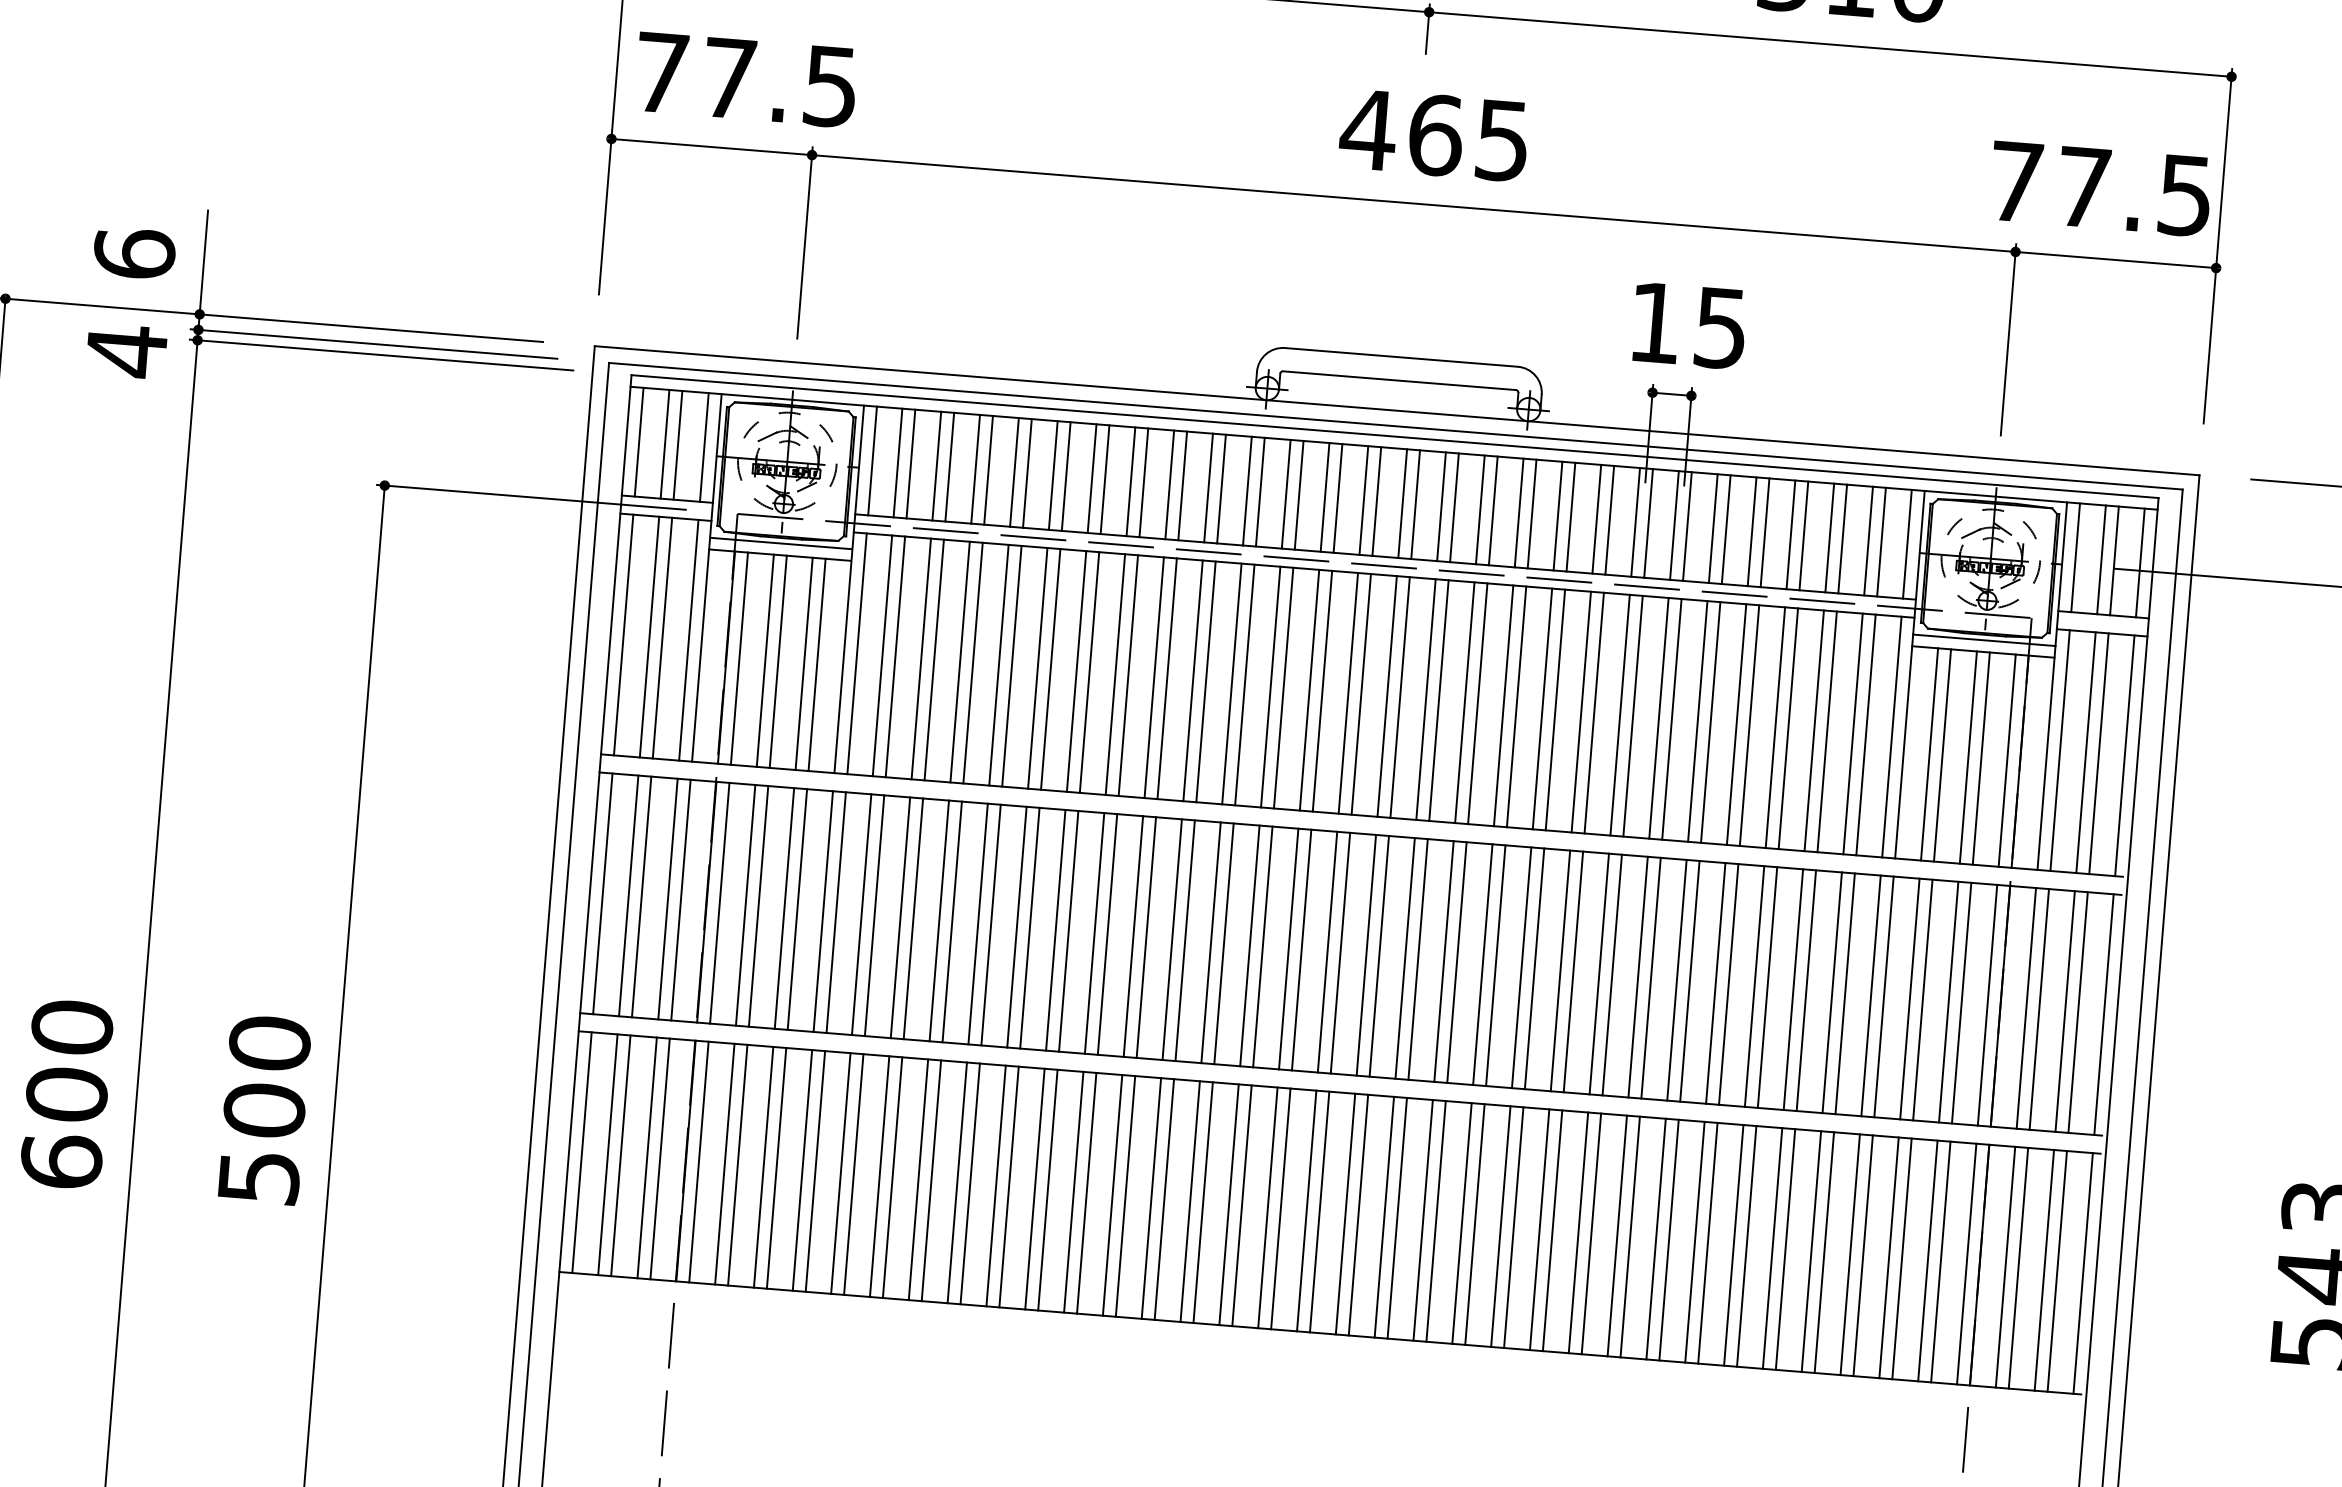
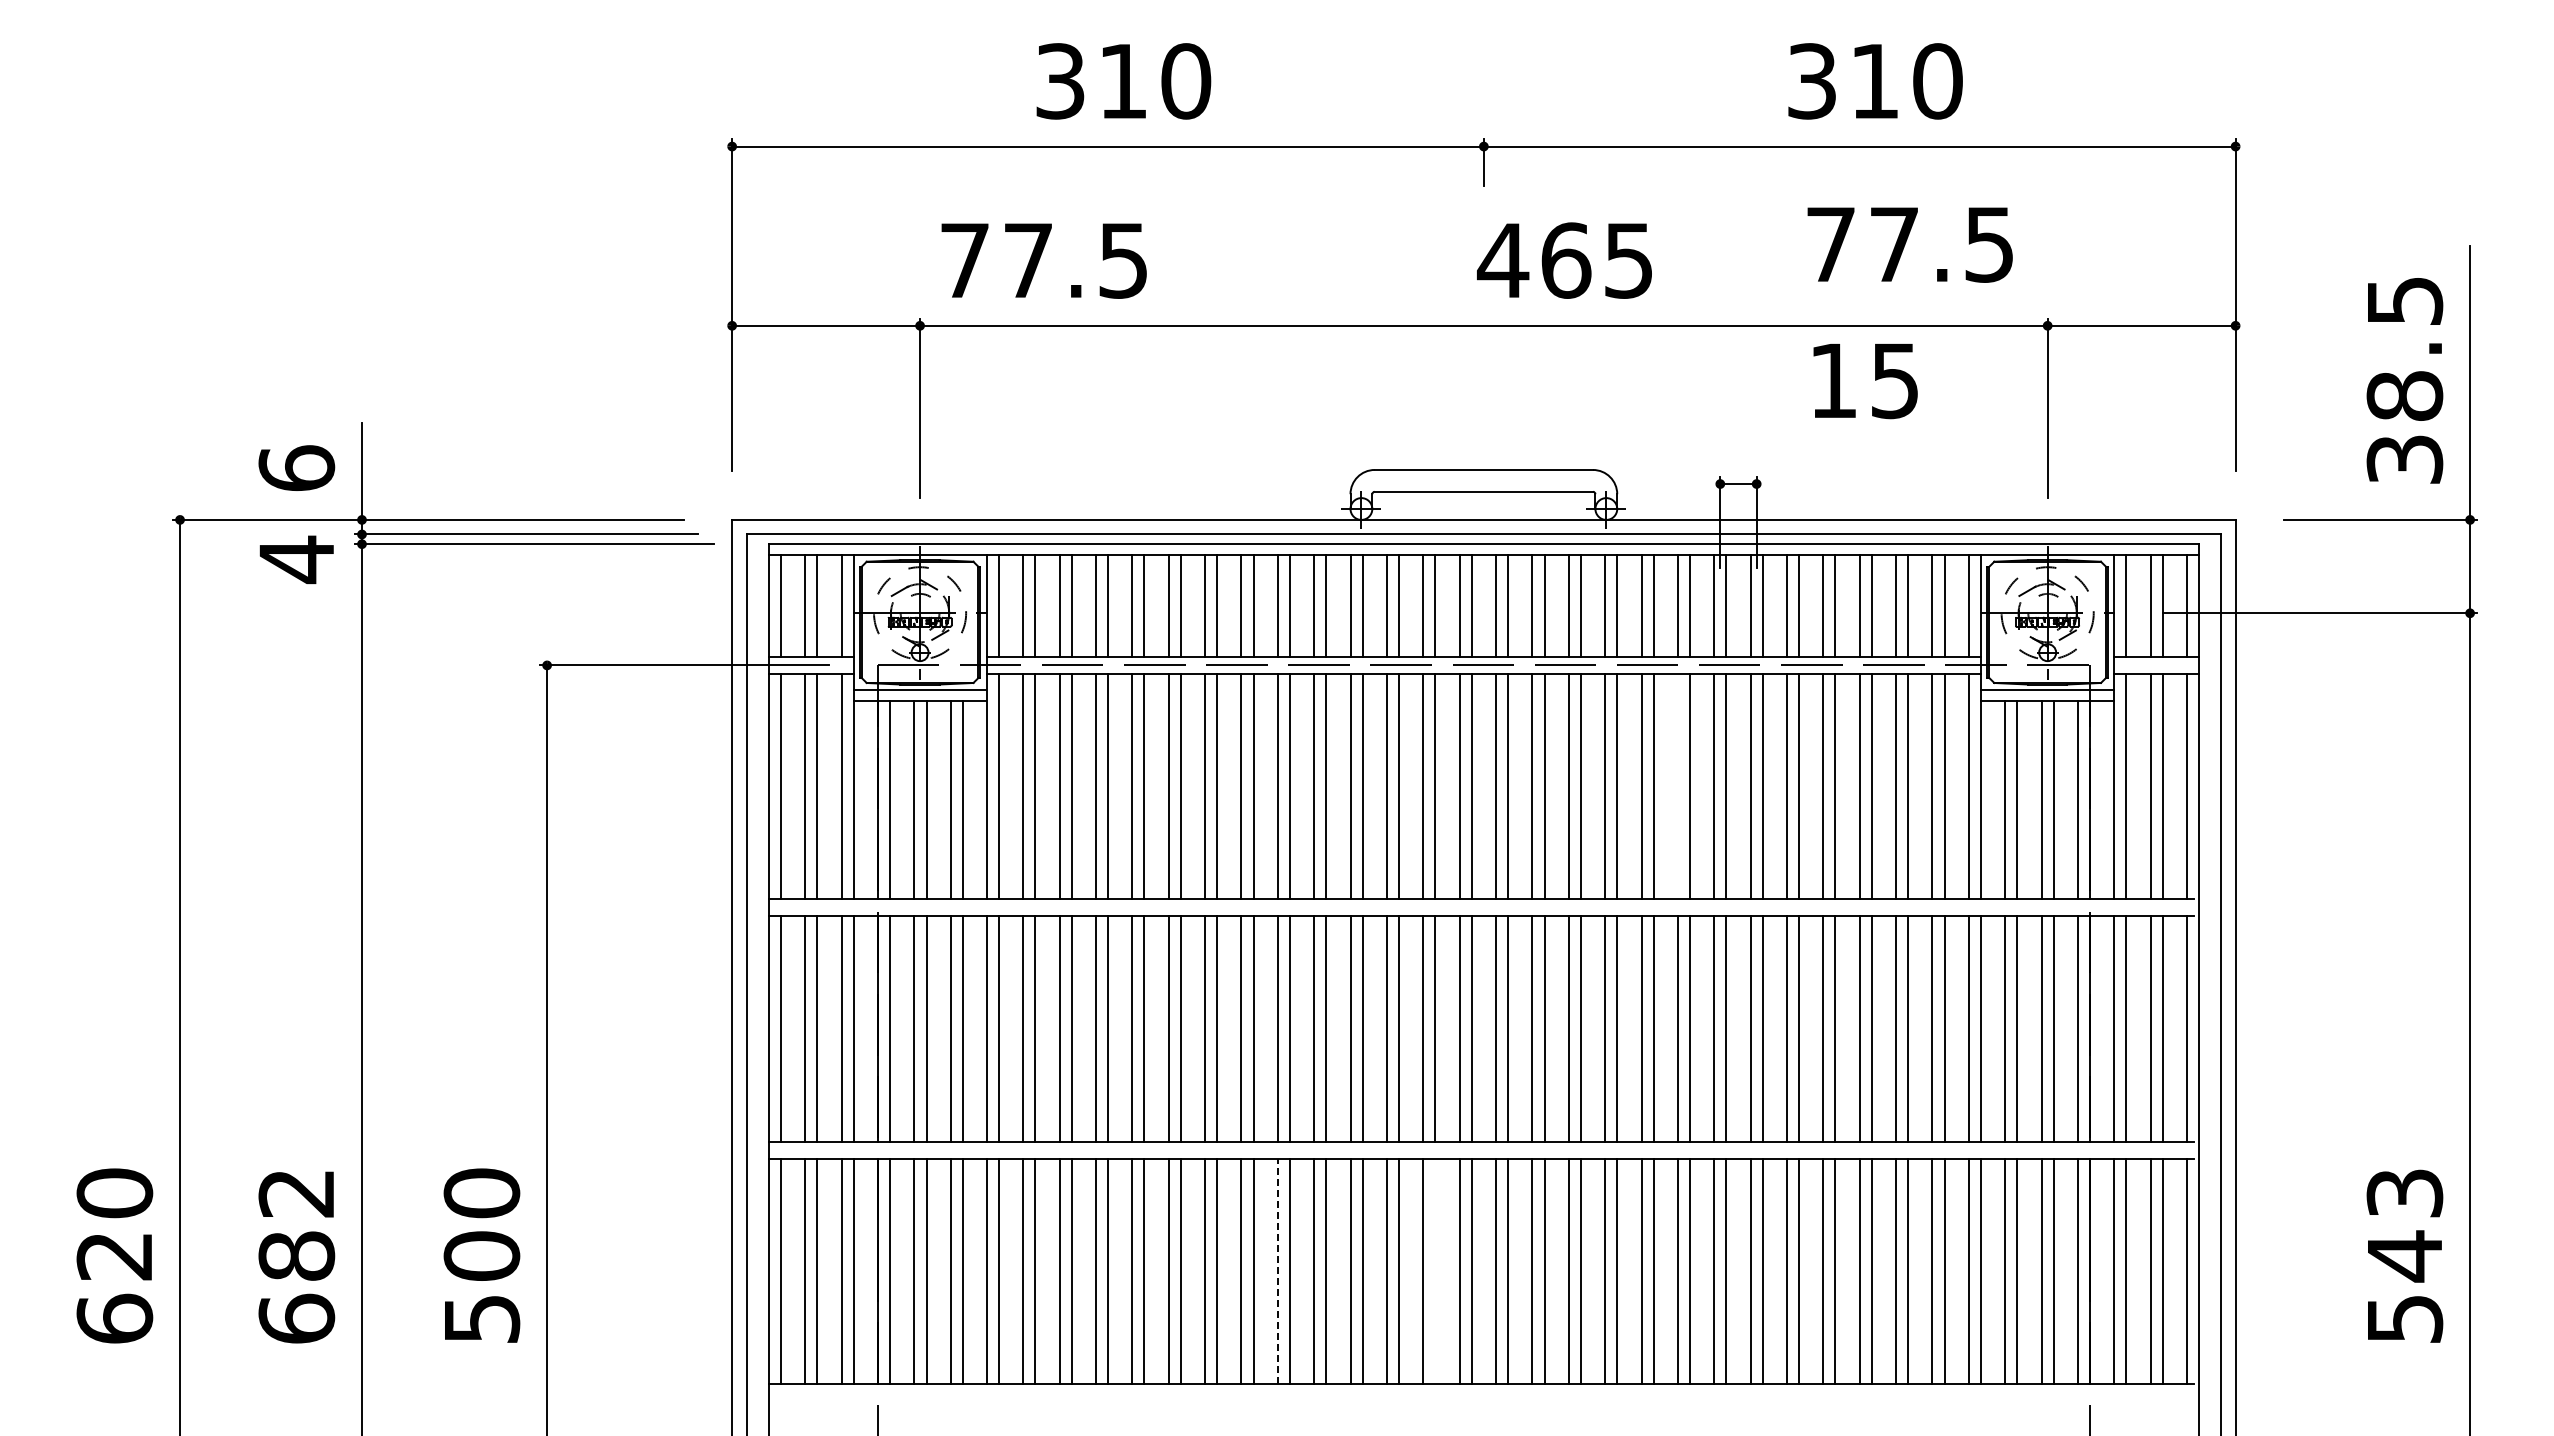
text: (745, 79) -> (1043, 260), moved
text: (1433, 135) -> (1564, 260), moved
text: (2099, 188) -> (1909, 244), moved
text: (1689, 326) -> (1865, 381), moved
line: (1580, 711) -> (1677, 786), removed
text: (69, 1060) -> (296, 1224), 600 -> 682
line: (1112, 1195) -> (1277, 1271), solid -> dashed
line: (1280, 1208) -> (1435, 1271), removed

